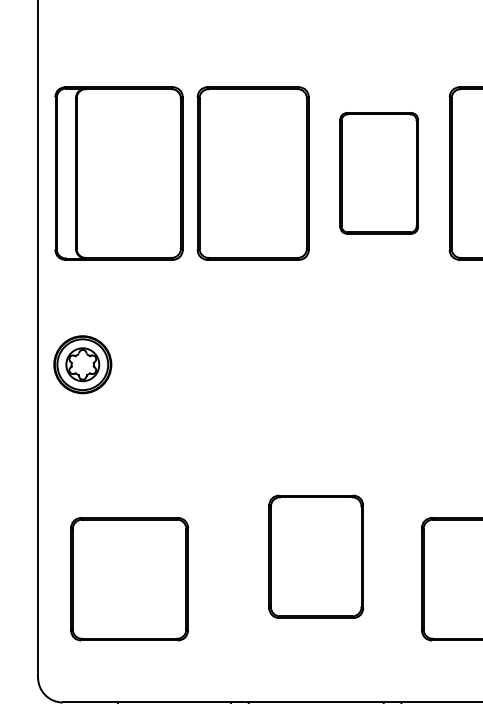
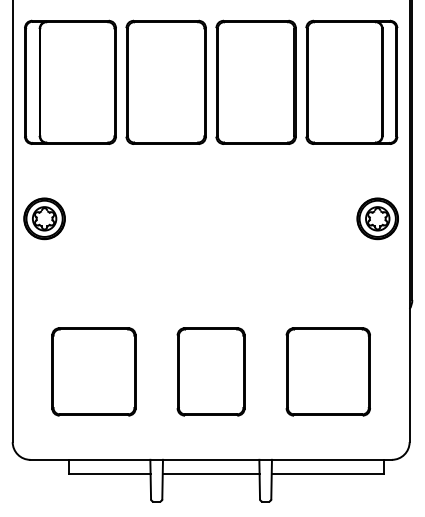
part: (378, 172) -> (255, 81), size x1.43
part: (315, 556) -> (210, 371), moved
part: (128, 578) -> (93, 371), moved

